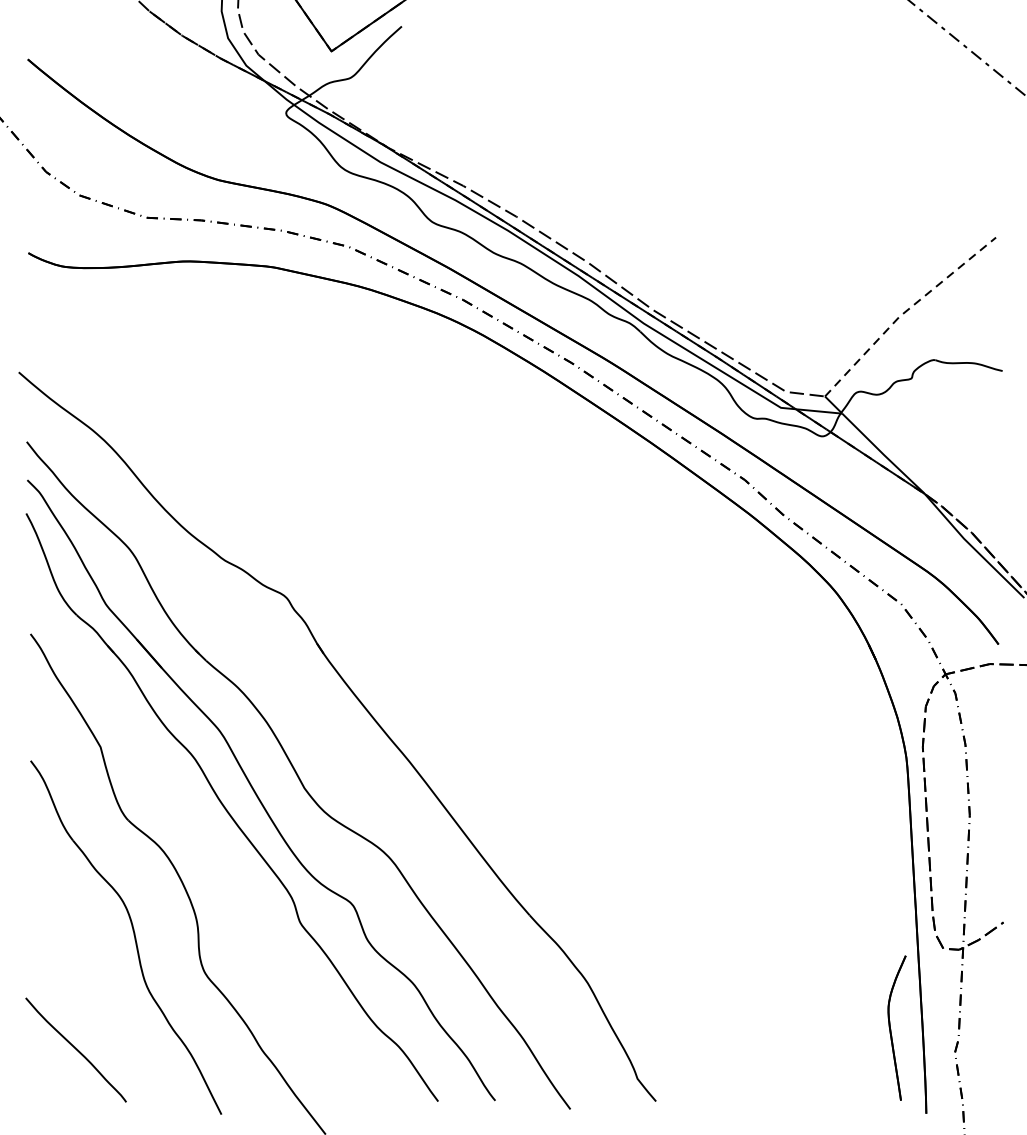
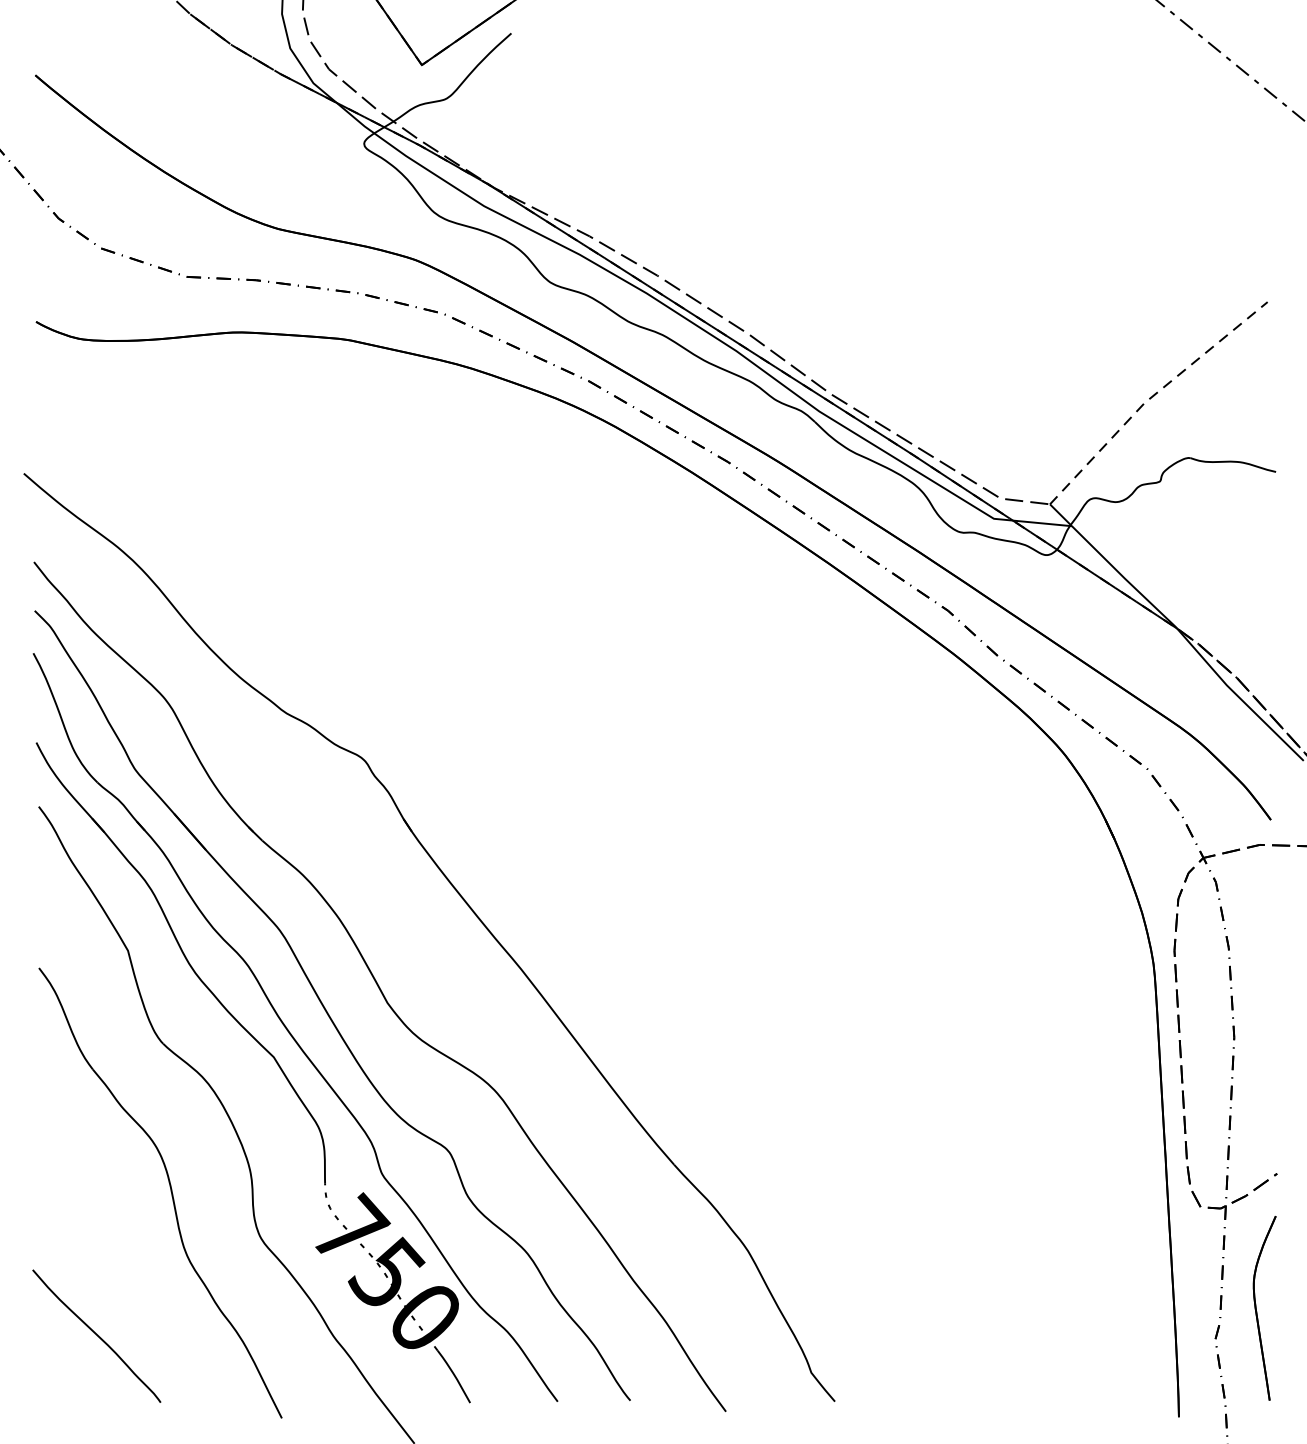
part: (211, 828) -> (269, 1054), added
part: (890, 1027) -> (1256, 1307), moved

